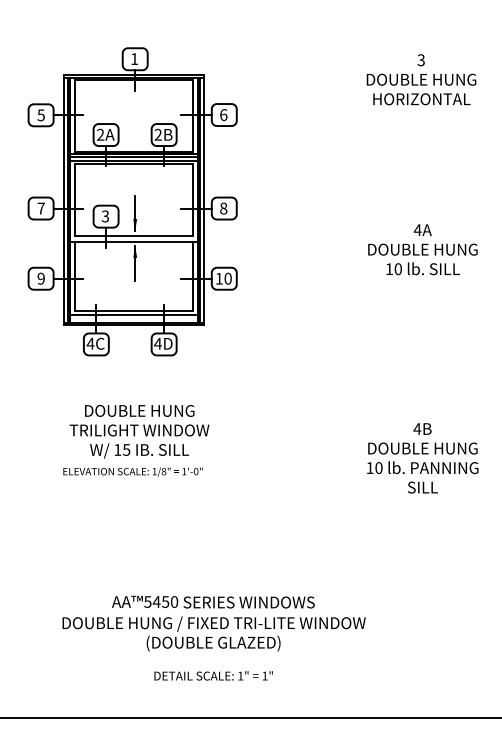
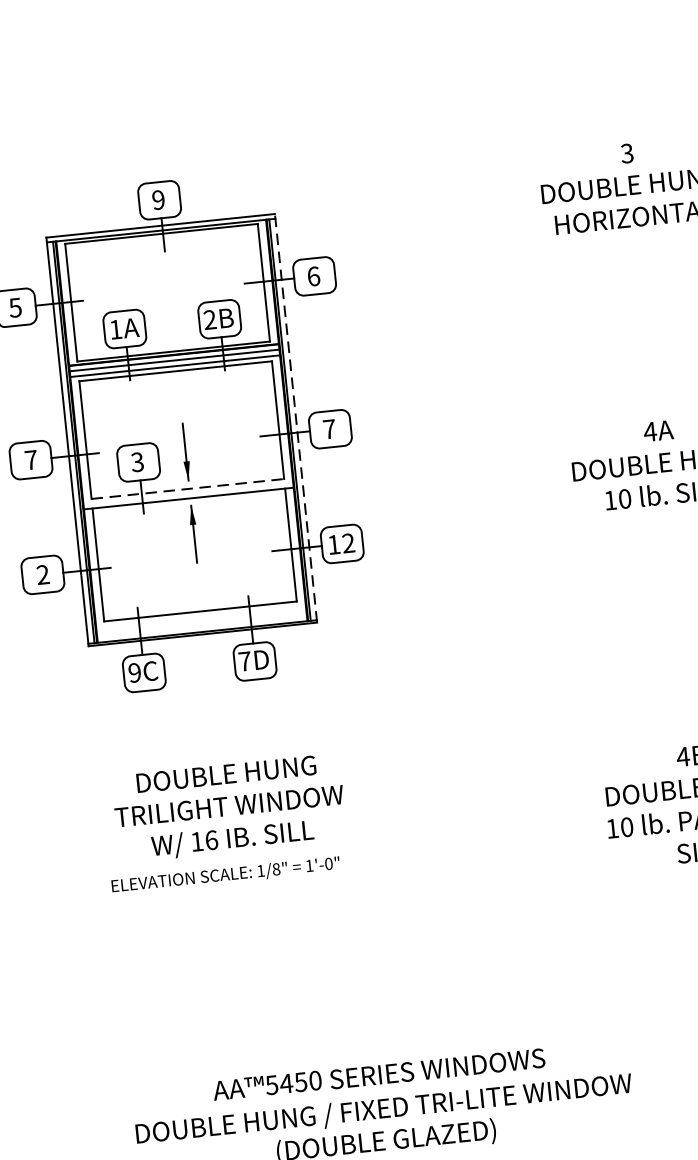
text: (134, 59) -> (158, 200), 1 -> 9
text: (100, 134) -> (115, 329), 2A -> 1A
line: (204, 199) -> (296, 417), solid -> dashed
text: (223, 208) -> (329, 429), 8 -> 7
line: (134, 235) -> (188, 488), solid -> dashed
text: (40, 278) -> (41, 574), 9 -> 2
text: (227, 278) -> (347, 543), 10 -> 12
line: (134, 314) -> (201, 617), removed
text: (90, 343) -> (134, 672), 4C -> 9C
text: (157, 343) -> (244, 661), 4D -> 7D
text: (126, 449) -> (211, 839), 15 -> 16

